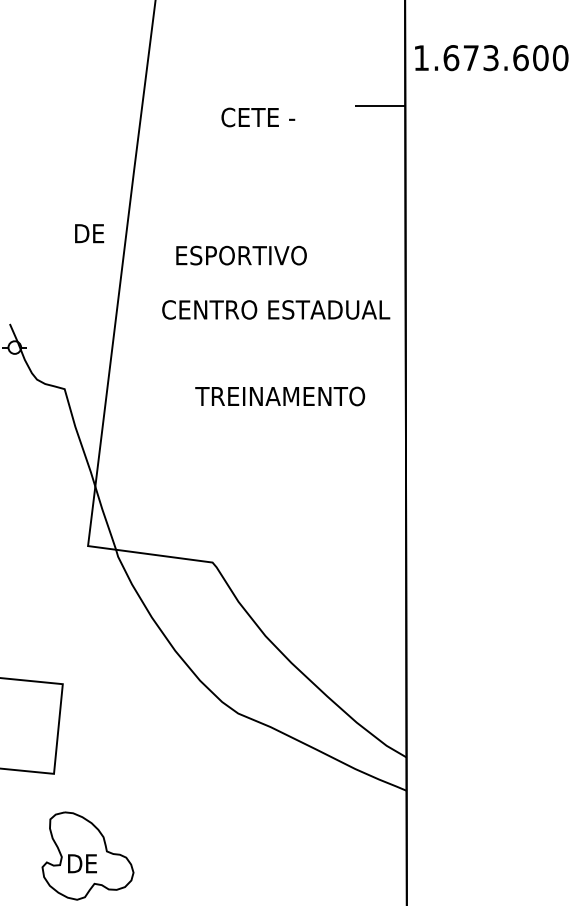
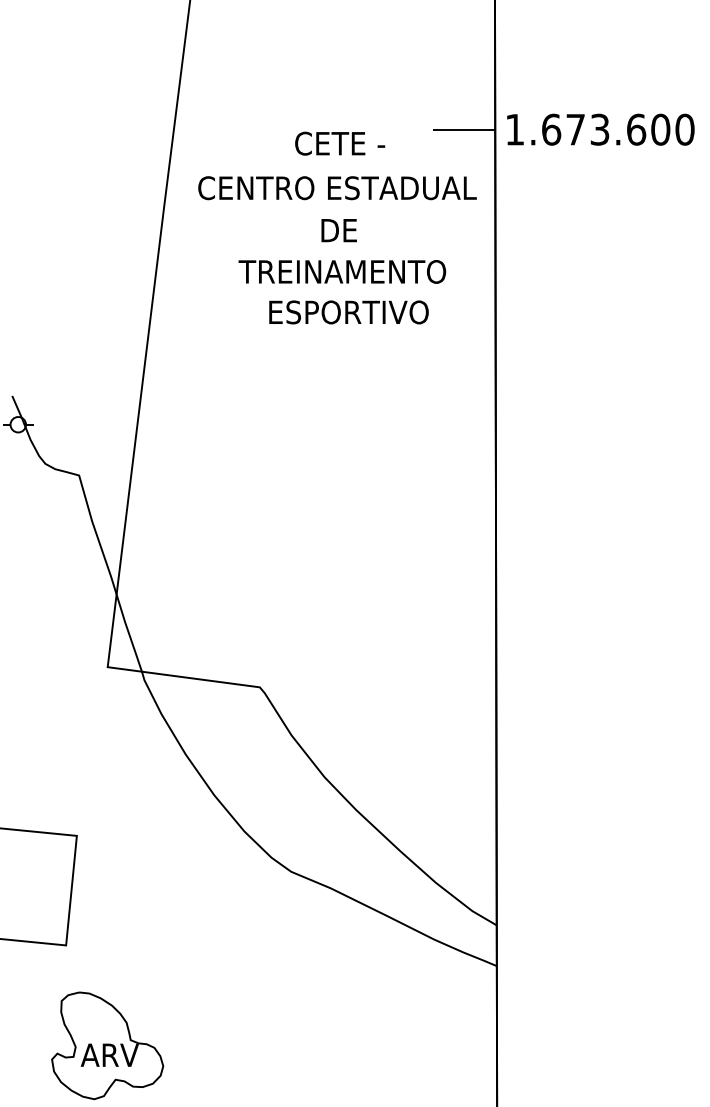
text: (491, 58) -> (600, 130), moved
text: (258, 117) -> (340, 143), moved
text: (89, 233) -> (339, 230), moved
text: (241, 255) -> (348, 312), moved
text: (276, 309) -> (337, 187), moved
text: (280, 396) -> (342, 271), moved
text: (89, 863) -> (109, 1054), DE -> ARV

